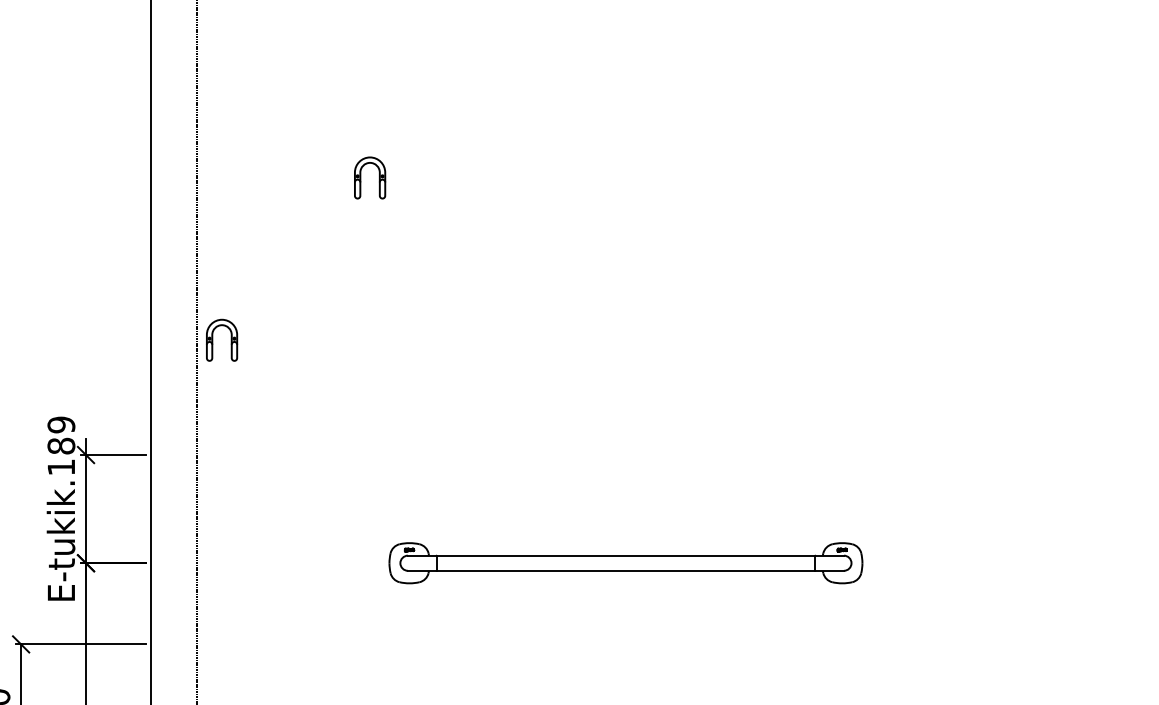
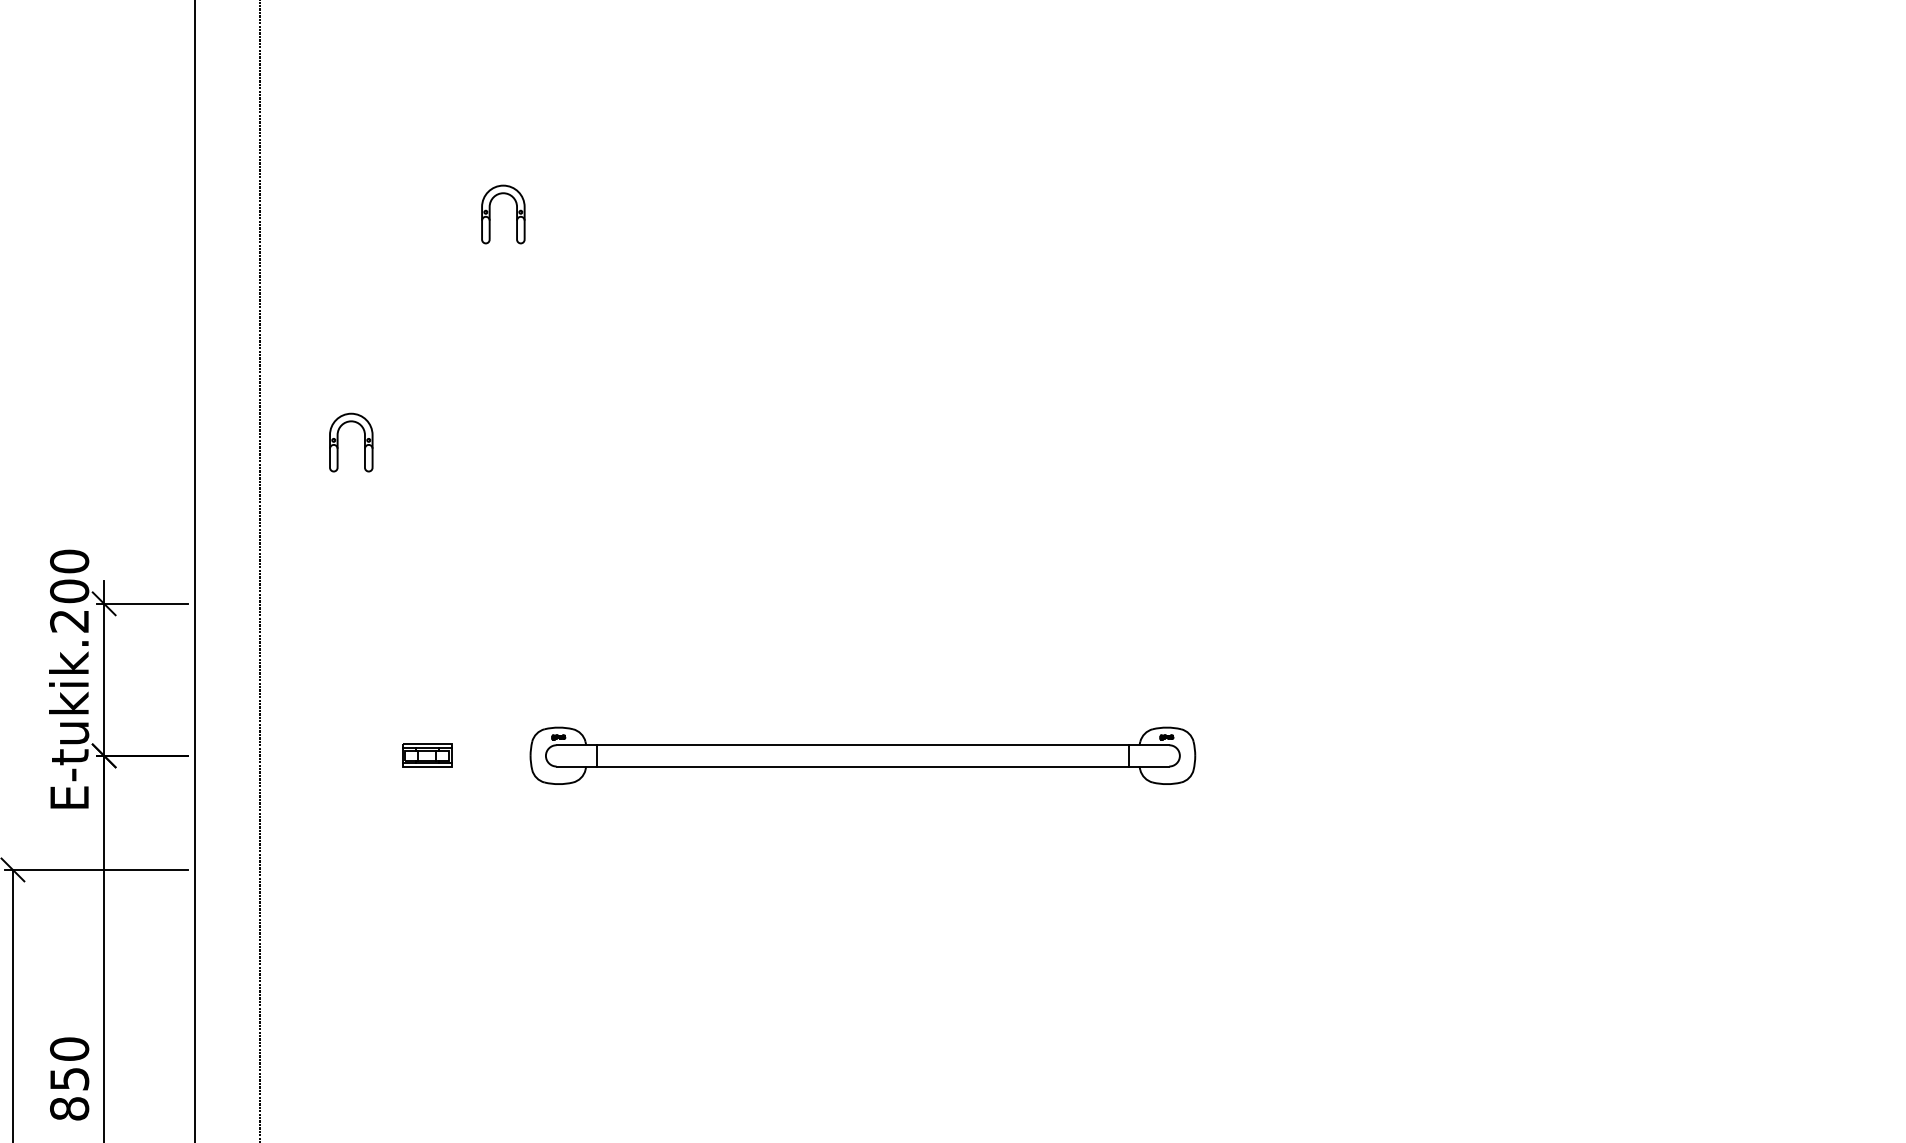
part: (212, 340) -> (338, 442), moved
text: (61, 445) -> (69, 590), E-tukik.189 -> E-tukik.200
part: (316, 562) -> (427, 755), added

